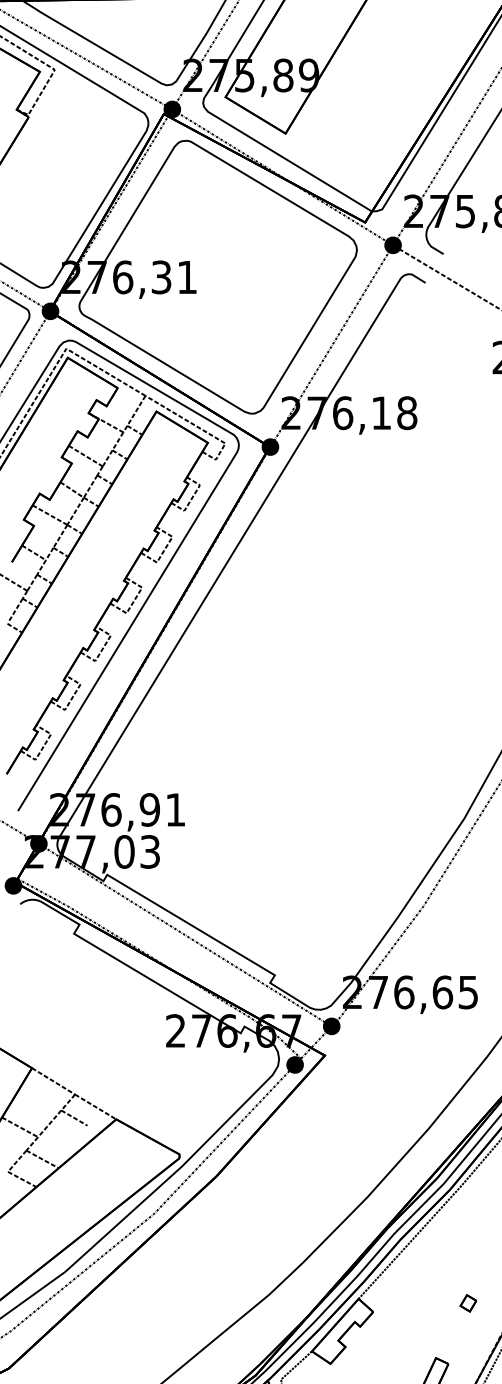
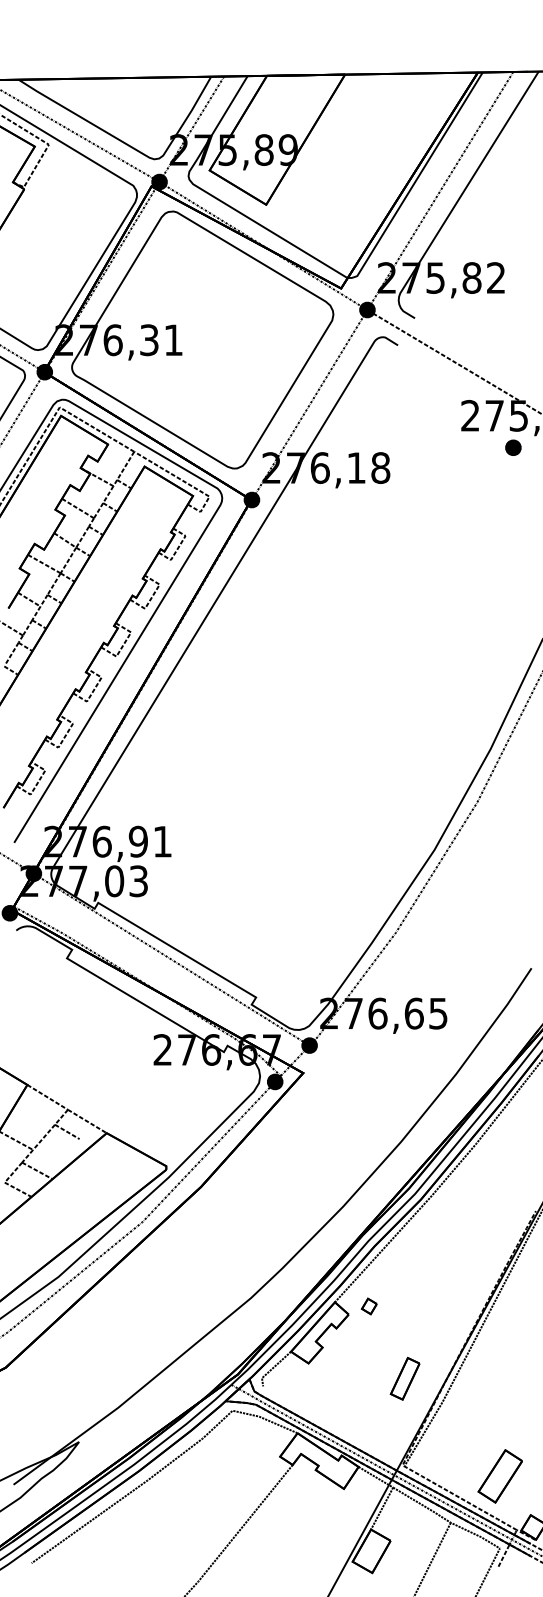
part: (467, 1303) -> (368, 1306), moved

